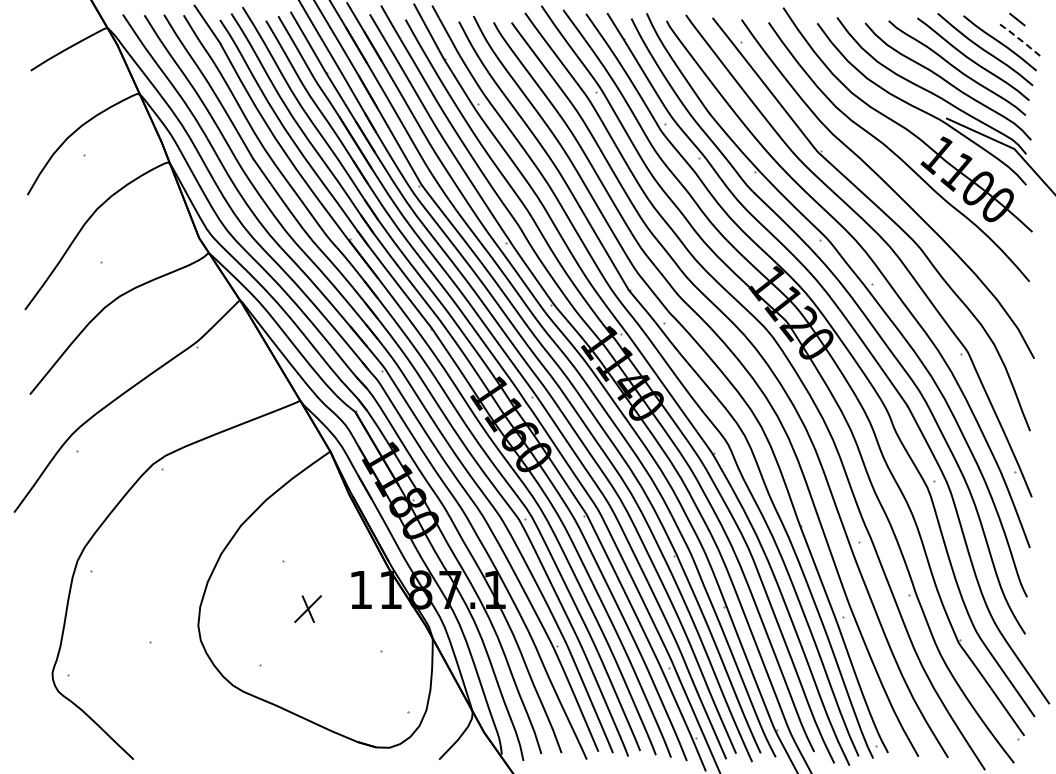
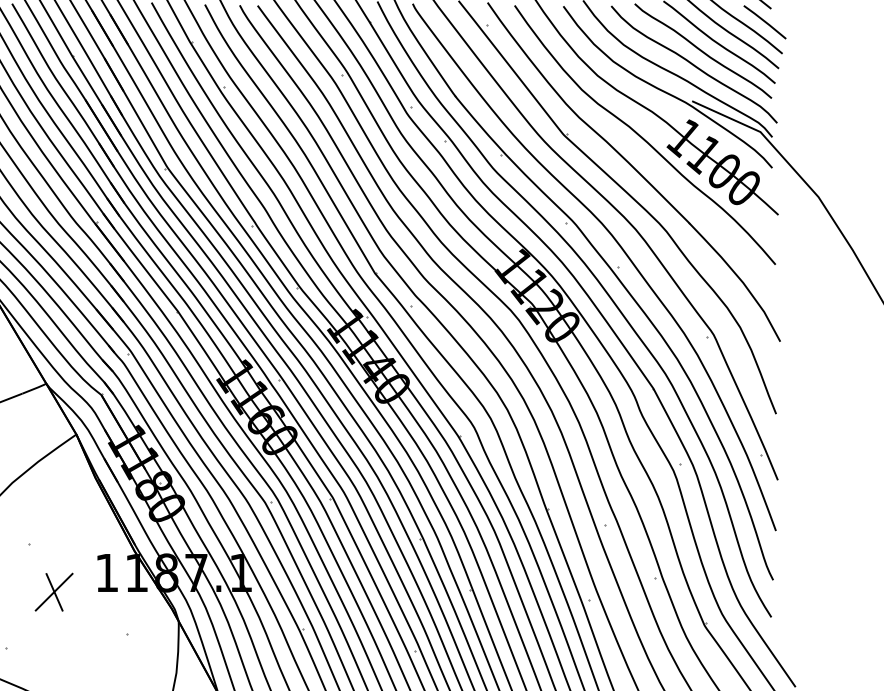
line: (1018, 38) -> (764, 21), dashed -> solid
part: (307, 608) -> (53, 591), size x1.43

